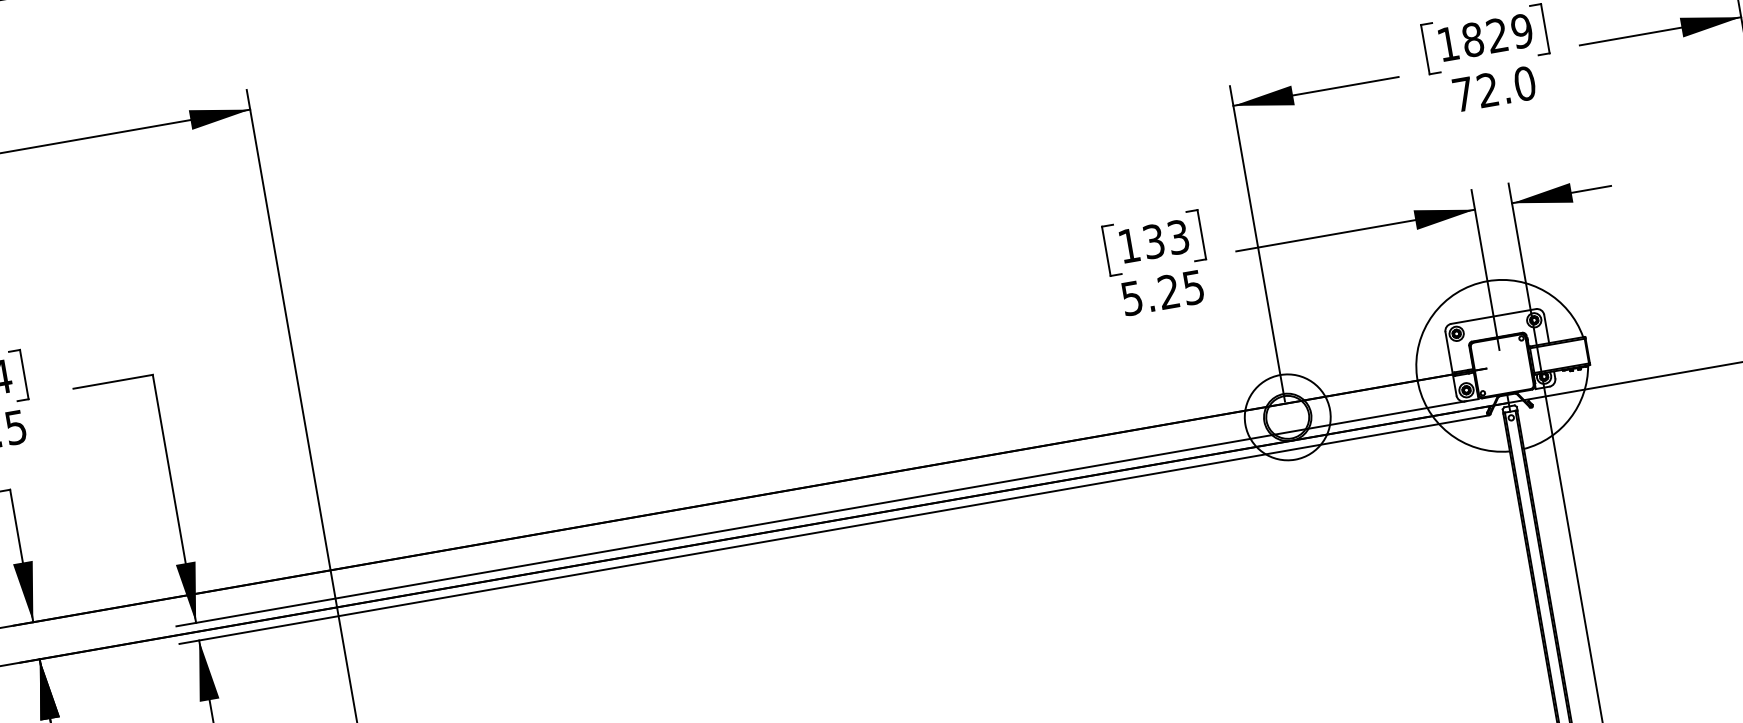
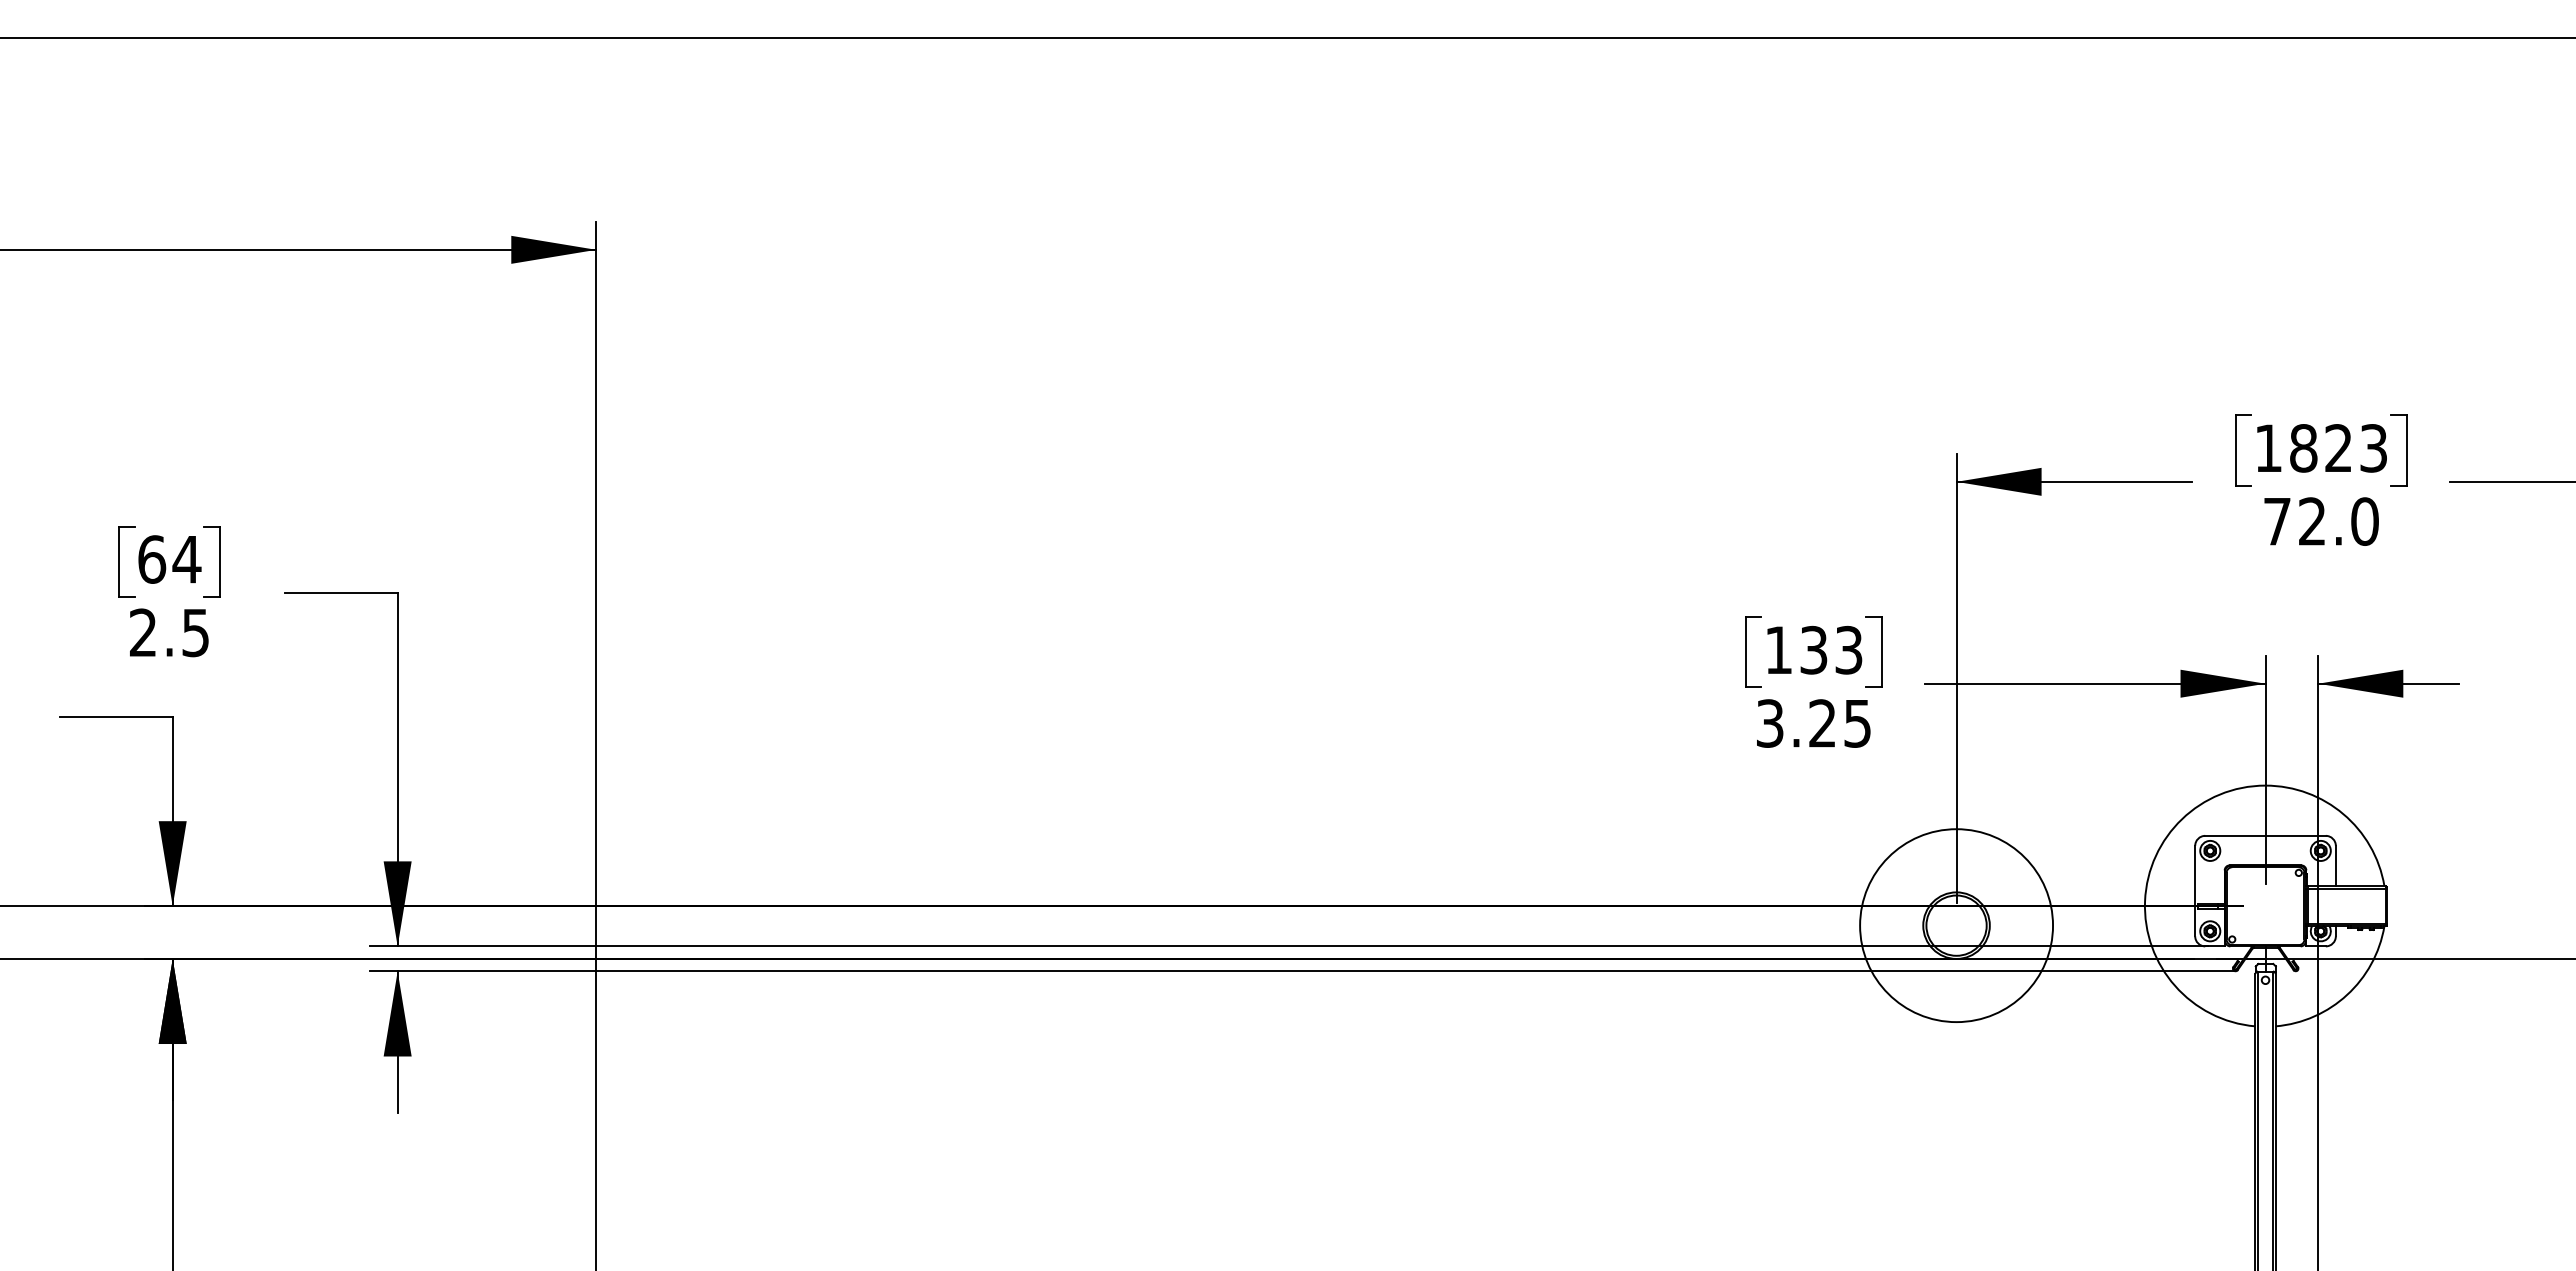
text: (1521, 31) -> (2373, 448), 1829 -> 1823
text: (1132, 298) -> (1770, 723), 5.25 -> 3.25
circle: (1287, 417) -> (1956, 925), size x1.6

